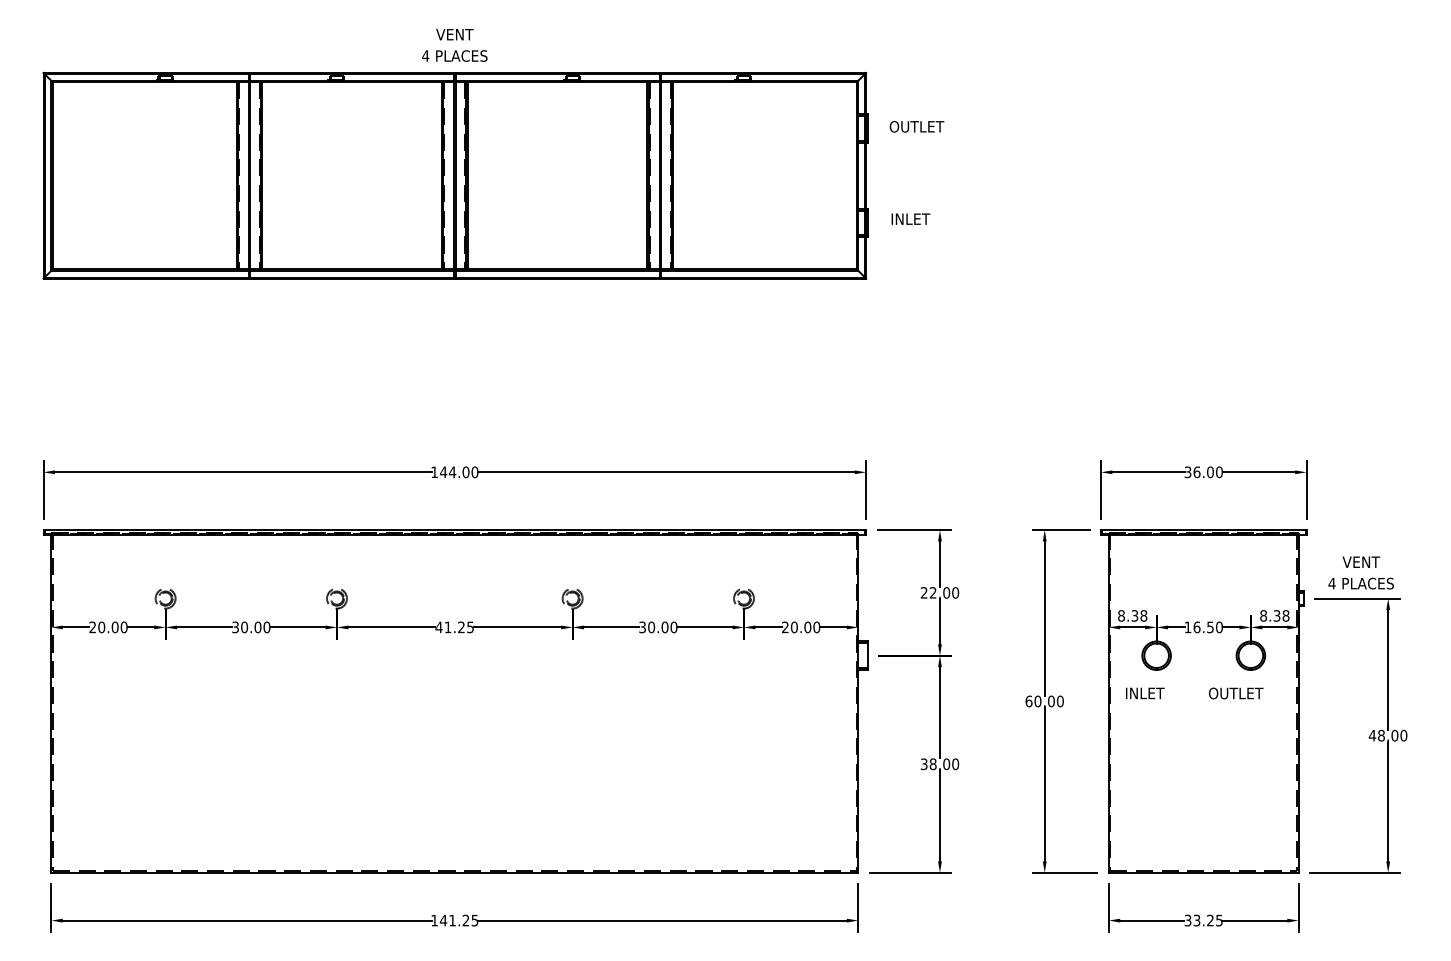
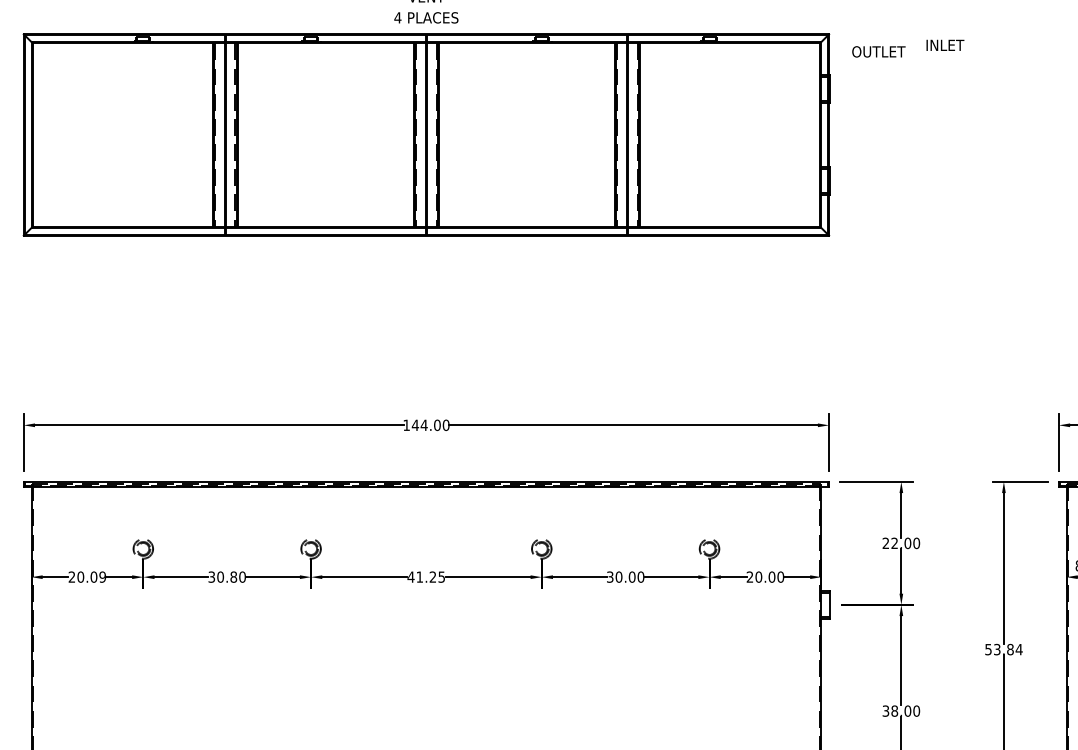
text: (916, 126) -> (878, 51), moved
text: (910, 218) -> (944, 44), moved
text: (257, 626) -> (233, 576), 30.00 -> 30.80
text: (123, 627) -> (102, 577), 20.00 -> 20.09
text: (1044, 701) -> (1003, 649), 60.00 -> 53.84

